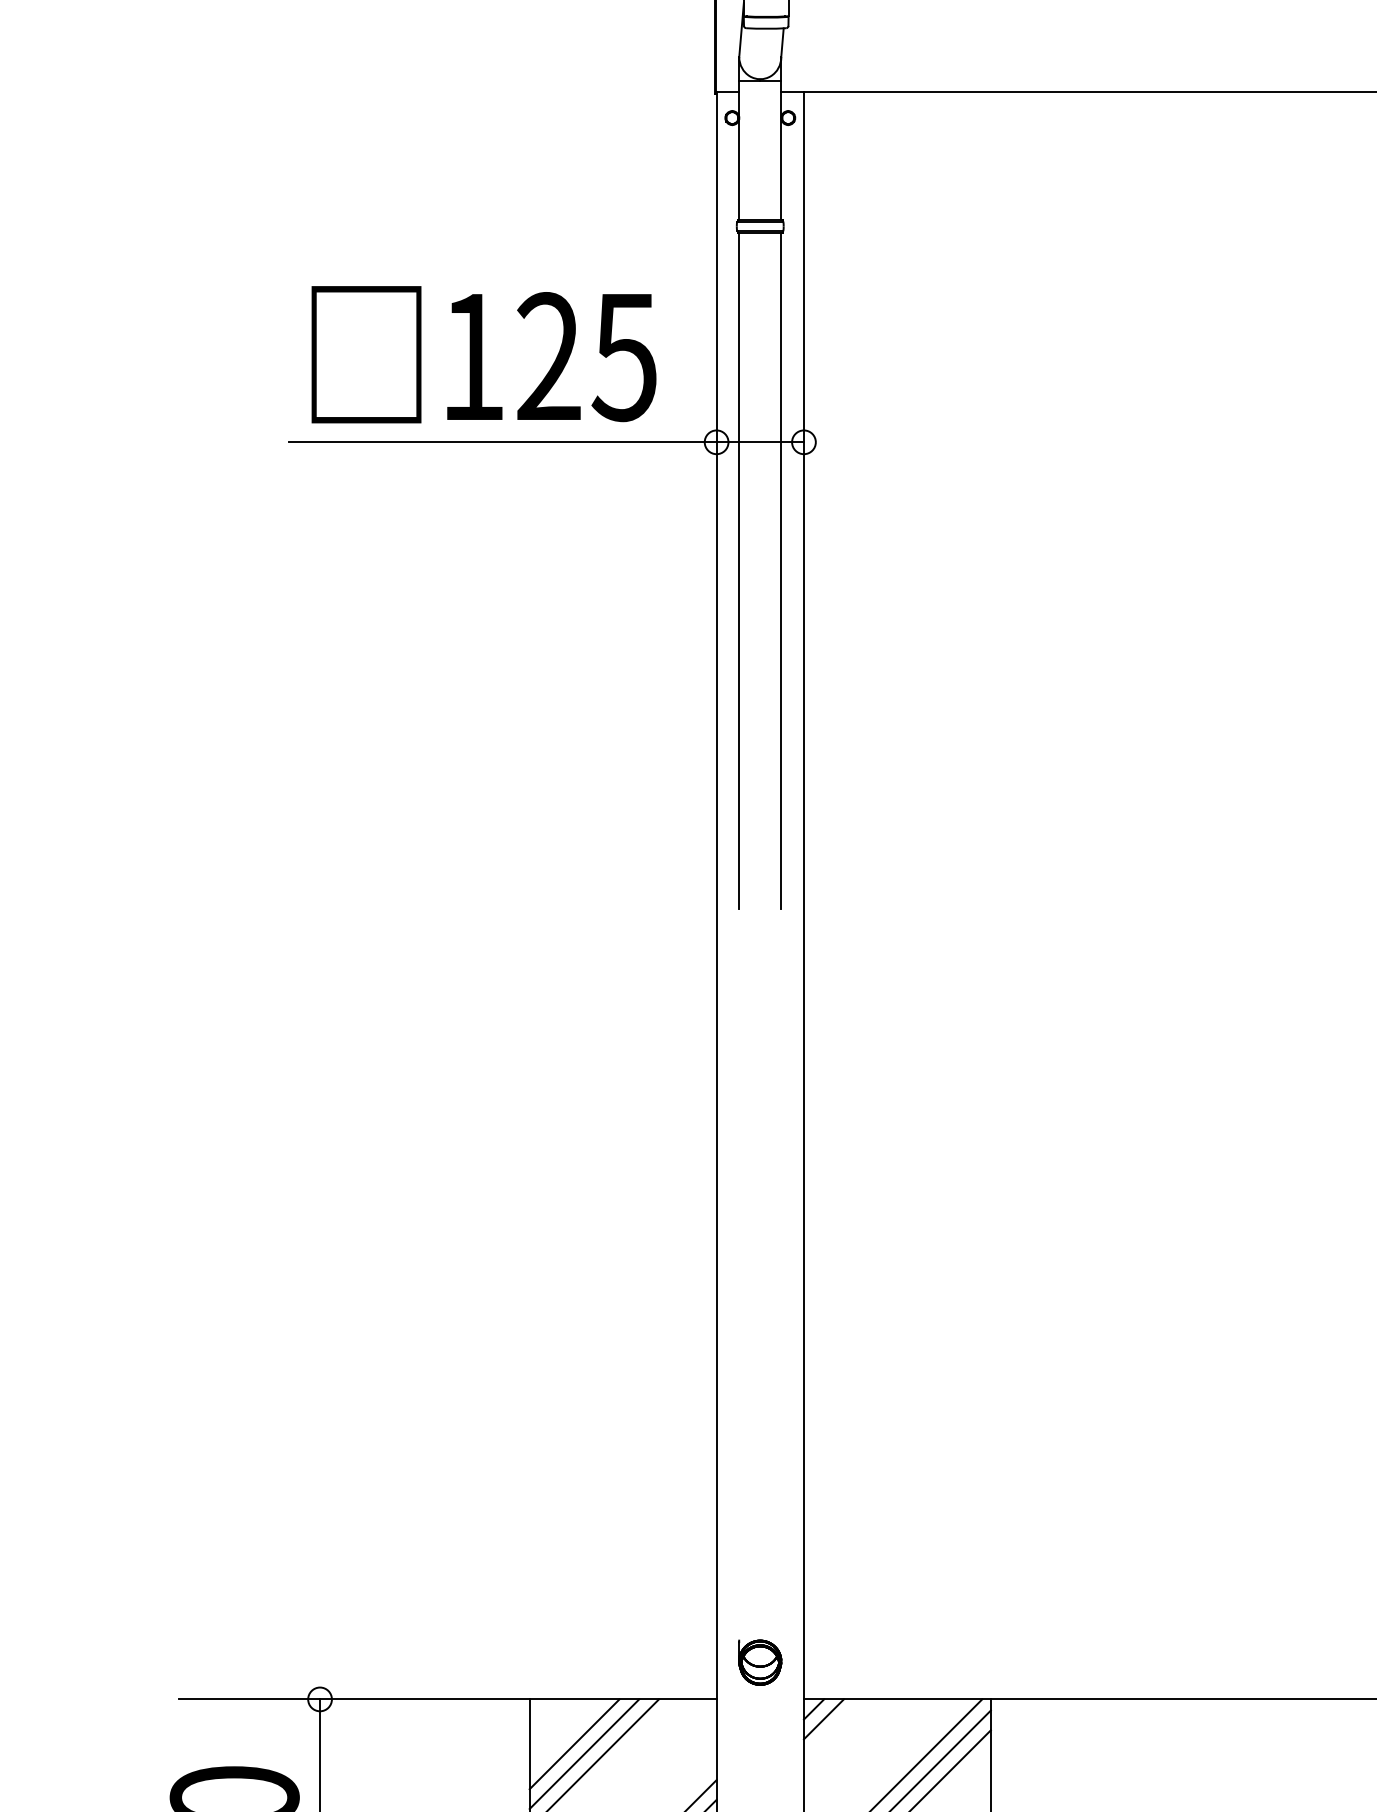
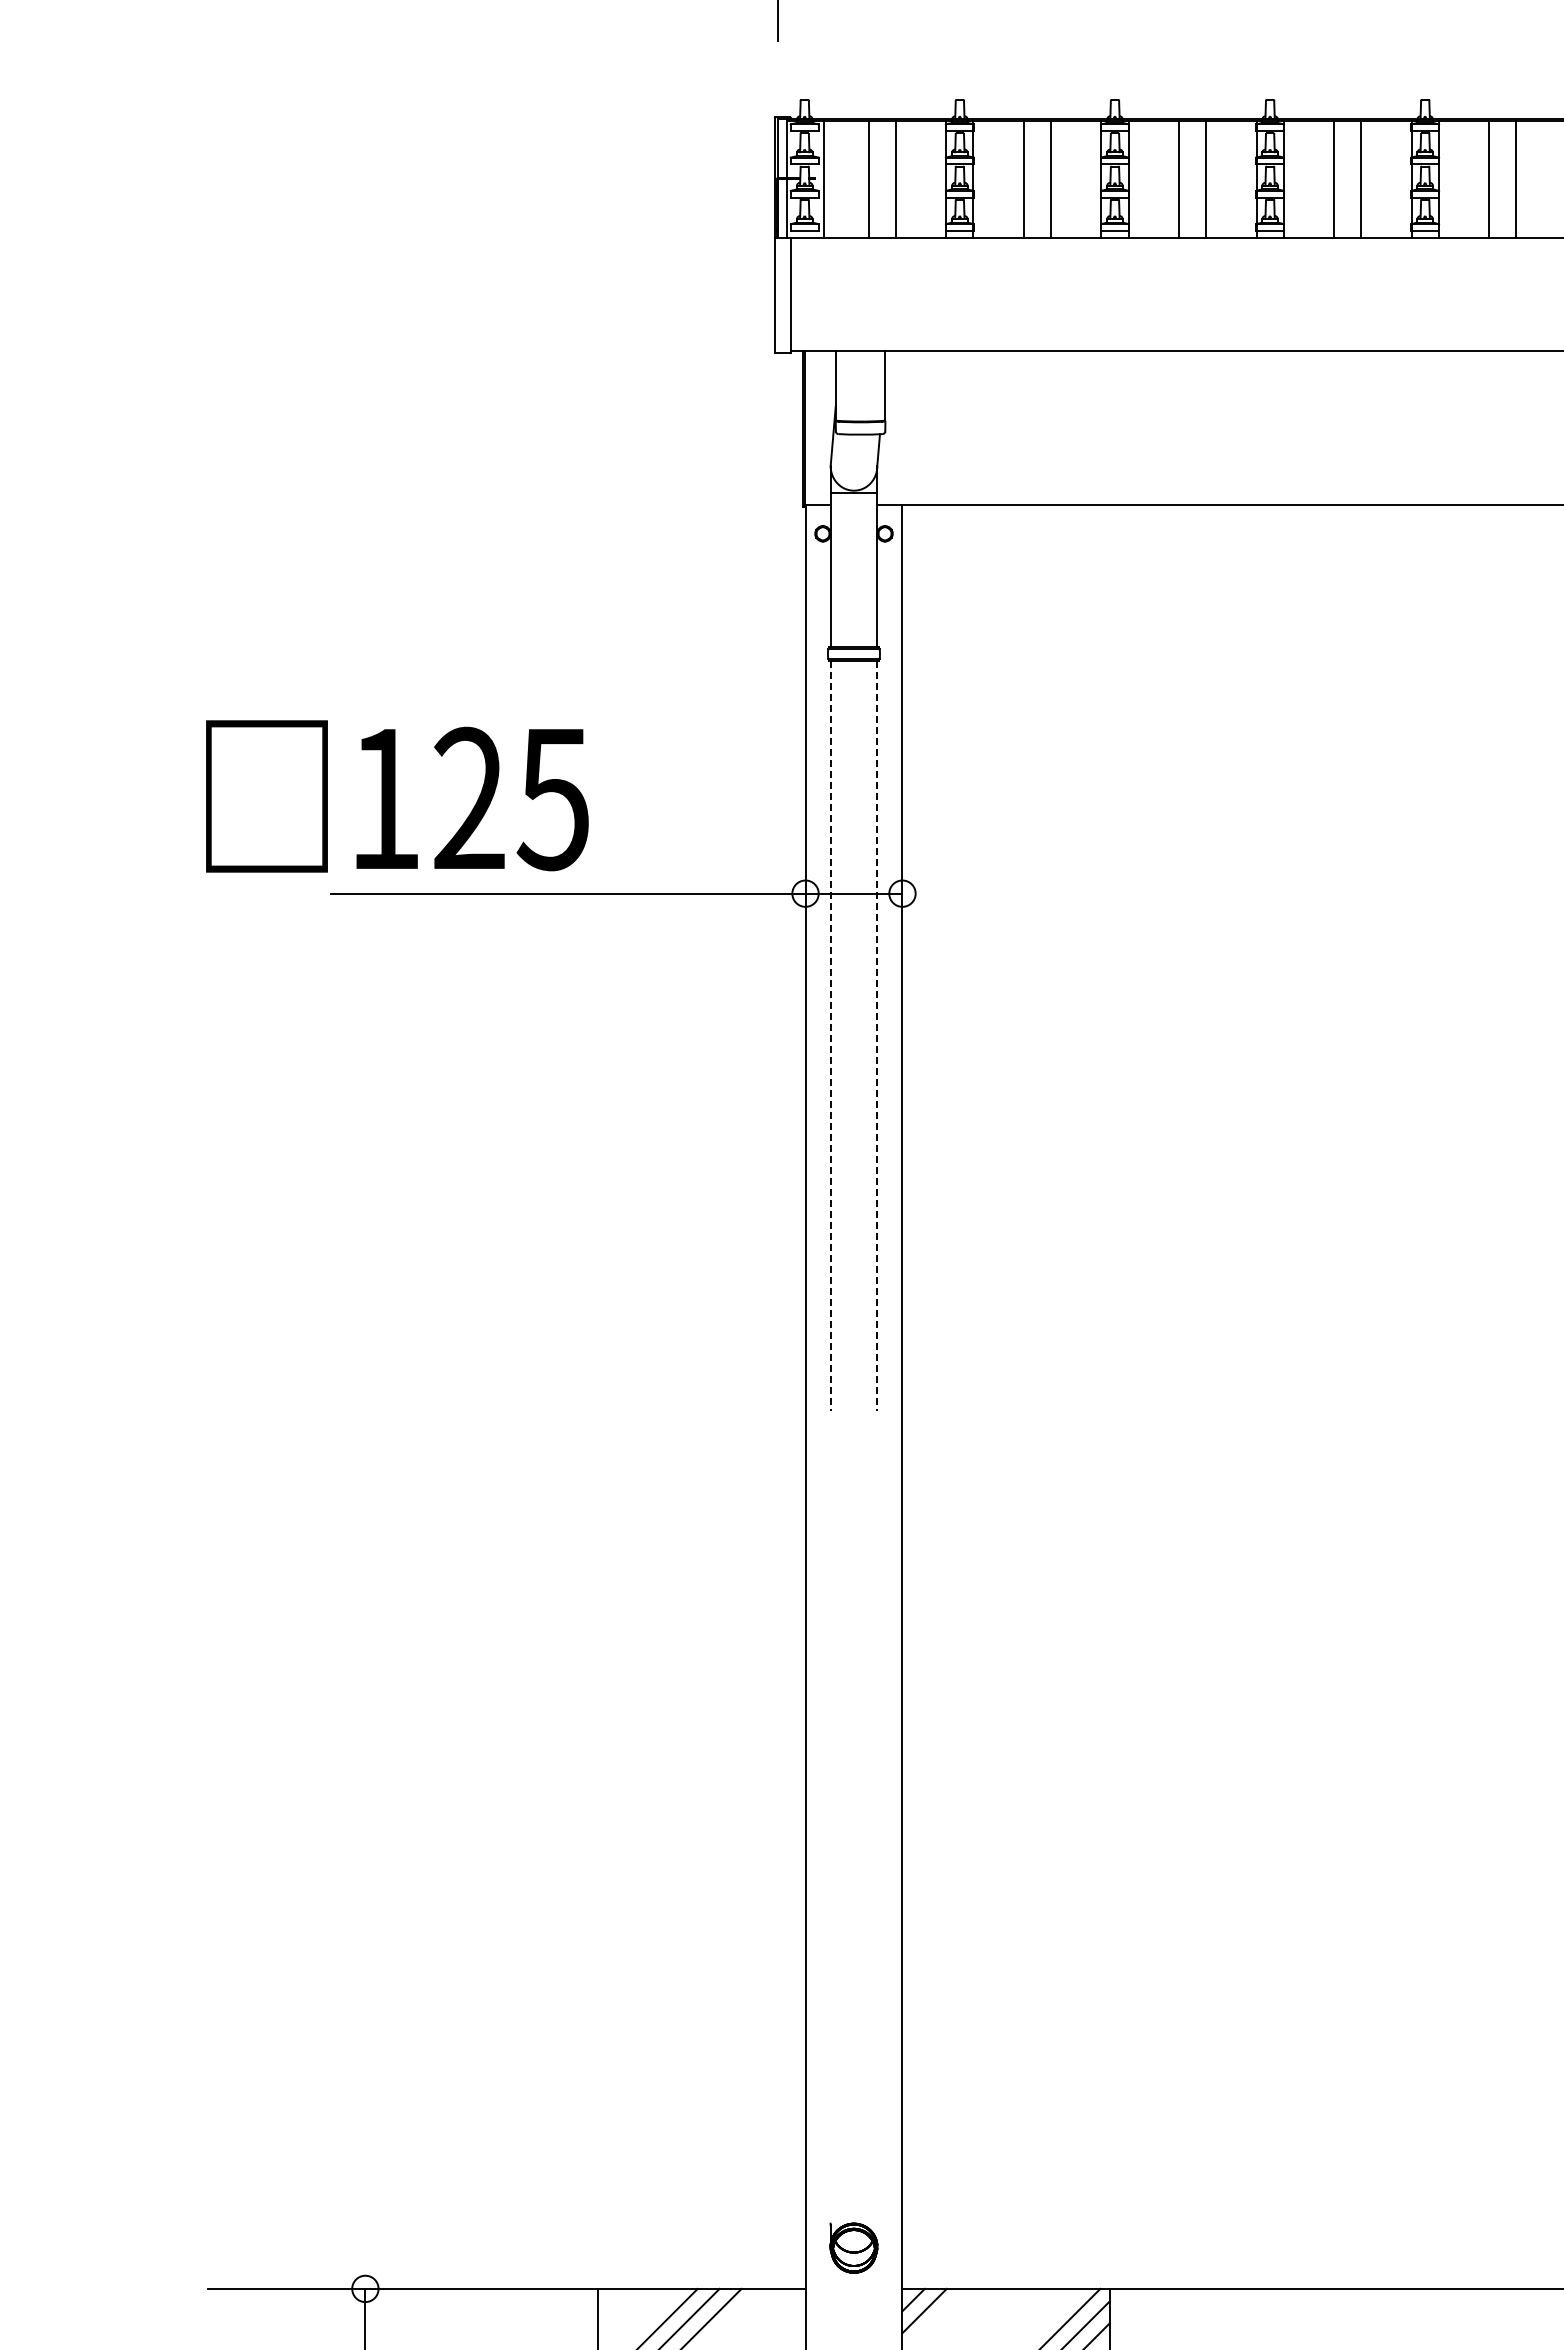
text: (484, 354) -> (397, 796), moved
line: (739, 570) -> (830, 1036), solid -> dashed
line: (781, 570) -> (877, 1036), solid -> dashed

